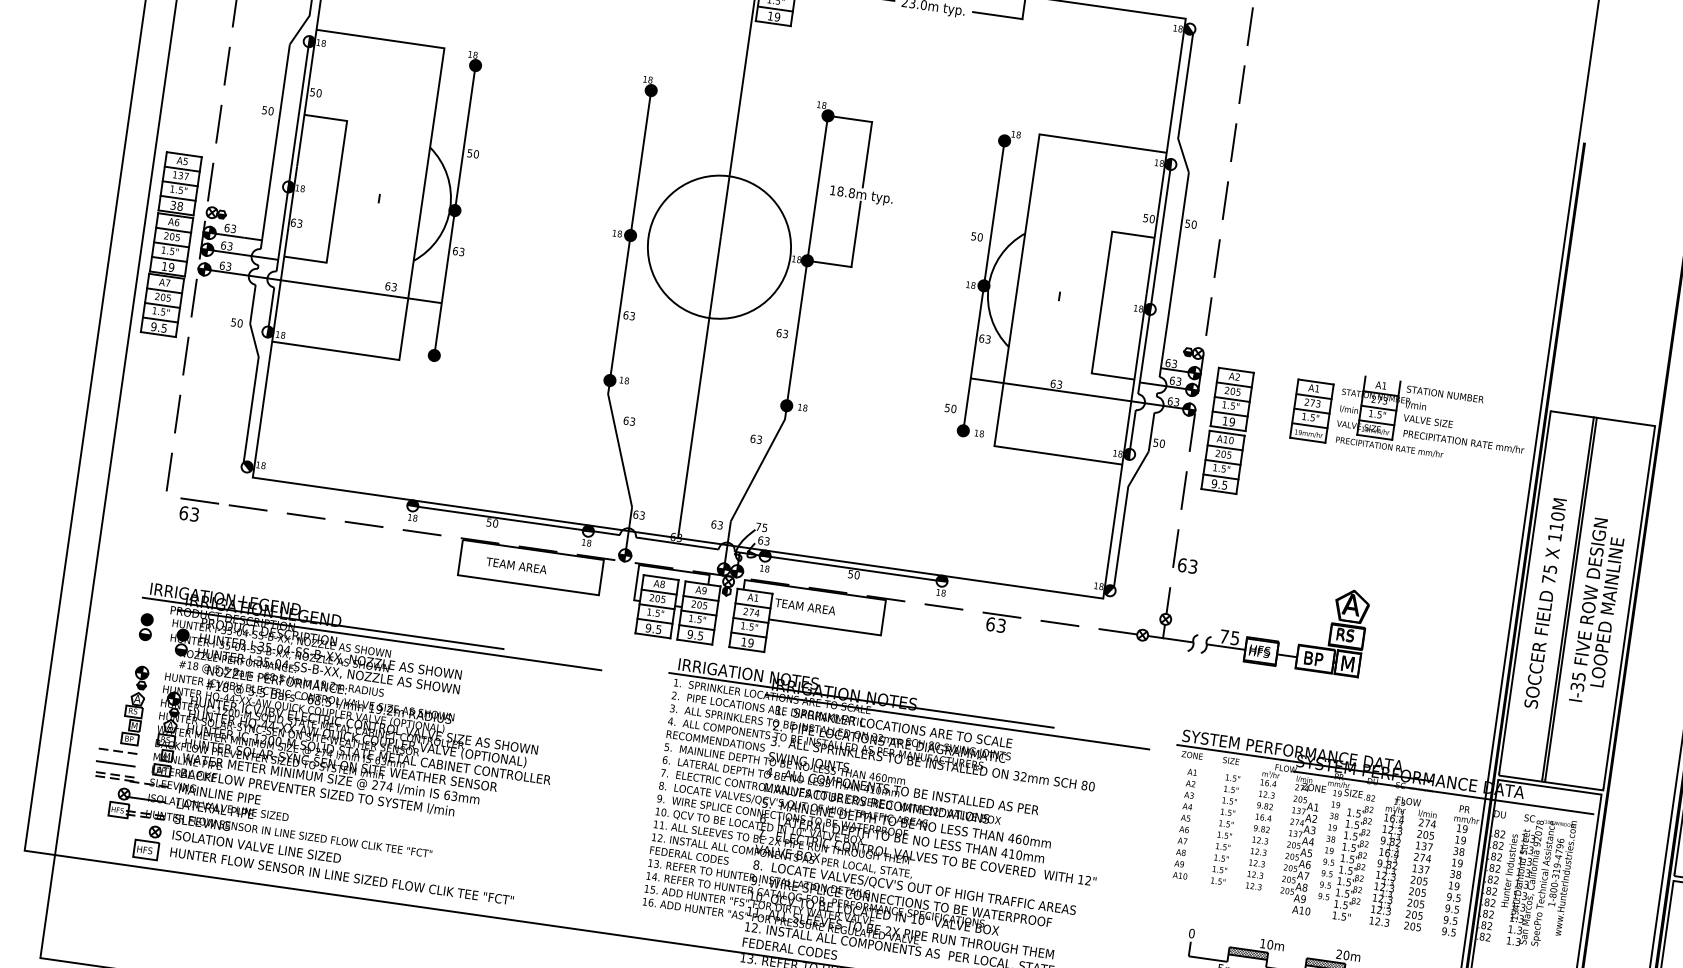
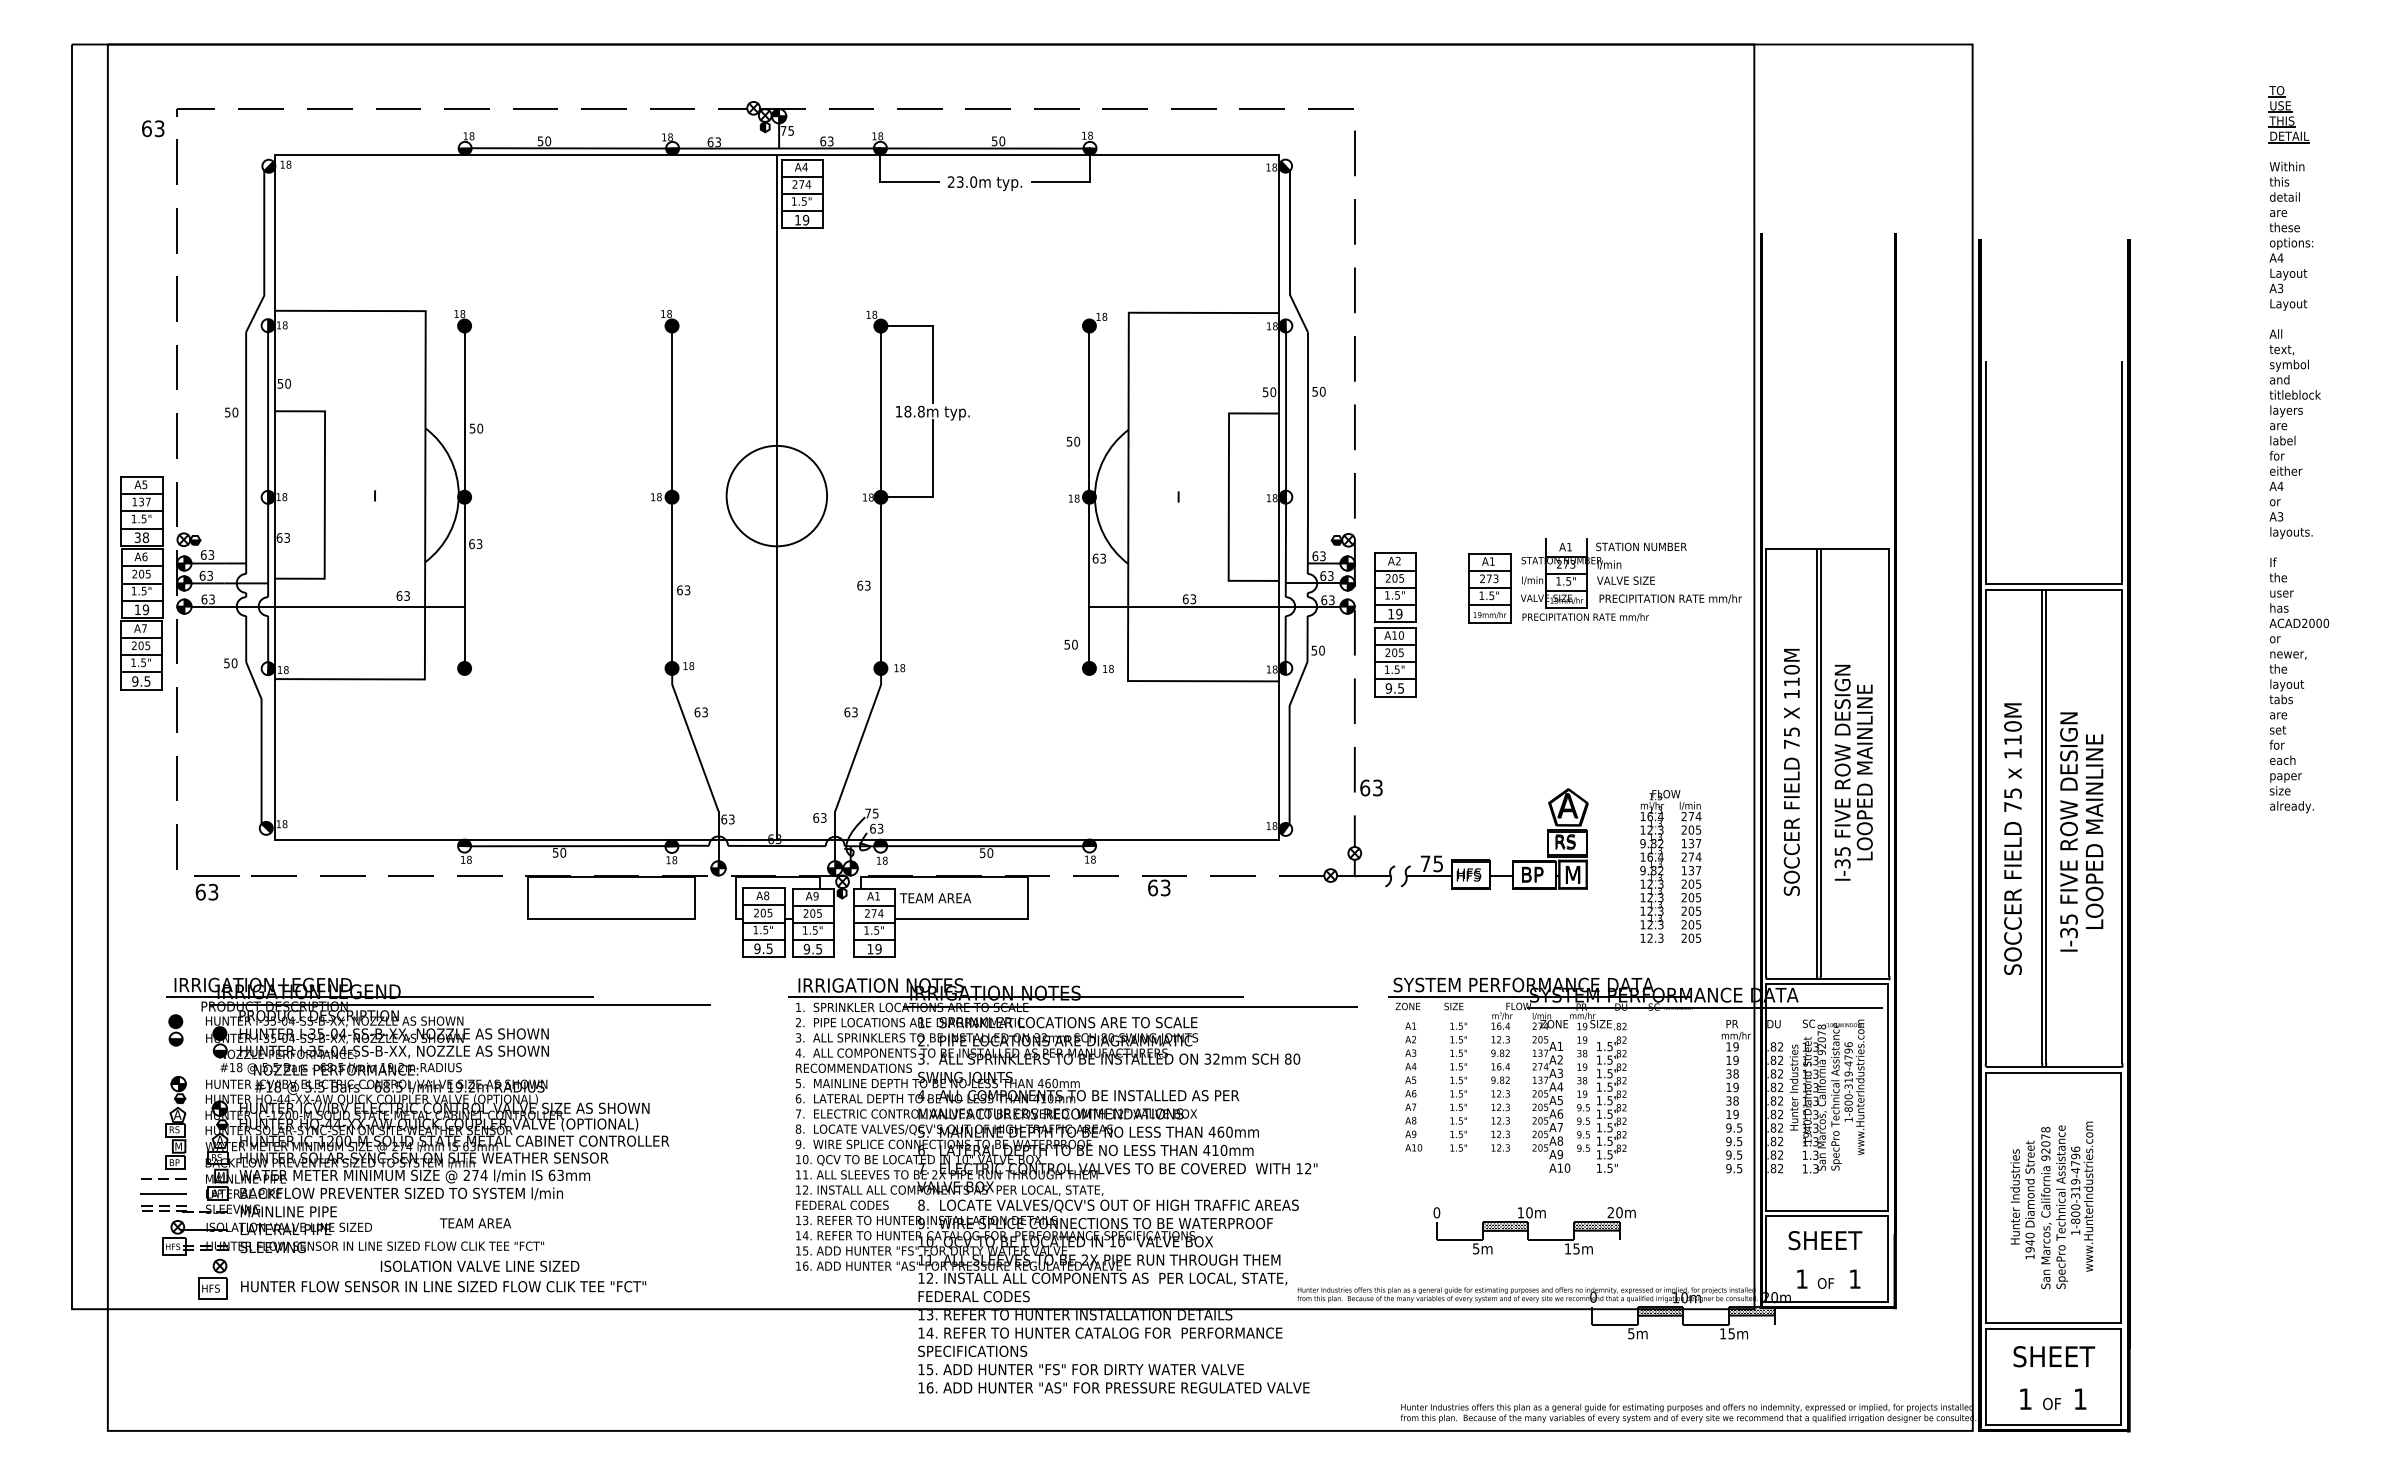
circle: (719, 246) -> (776, 495), size x0.6
text: (516, 565) -> (475, 1223), moved
text: (257, 846) -> (480, 1265), moved
text: (1403, 863) -> (1670, 866), moved

